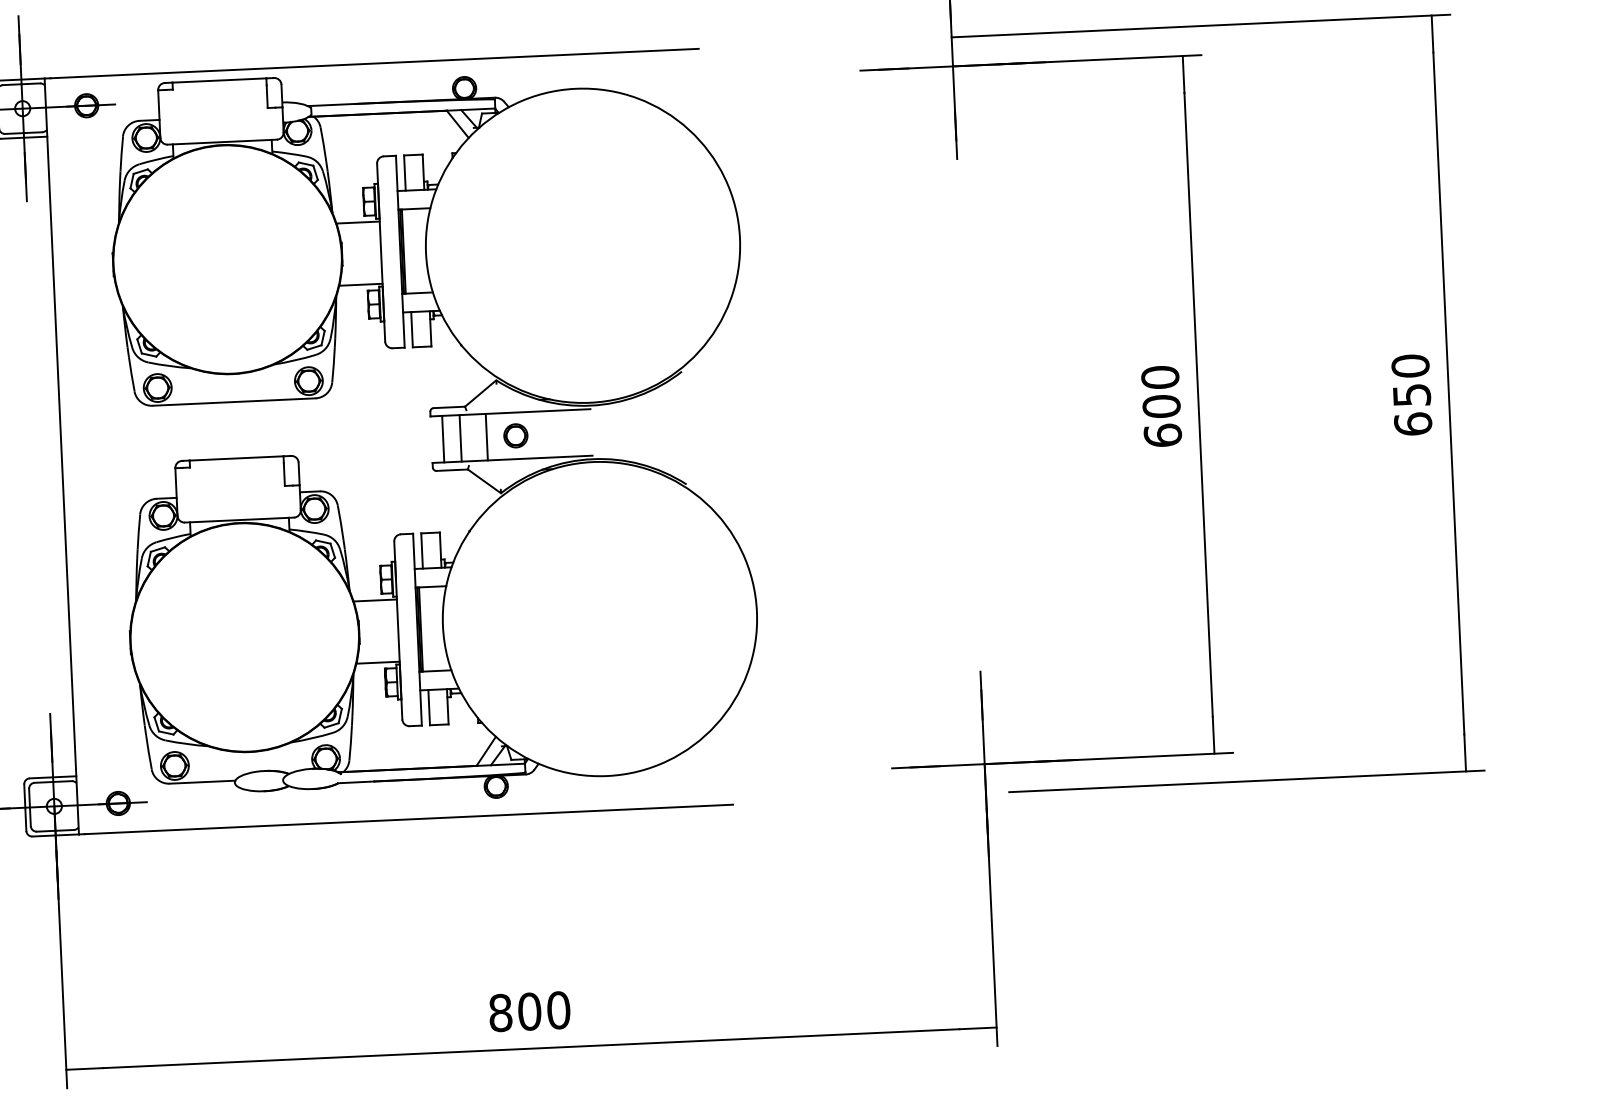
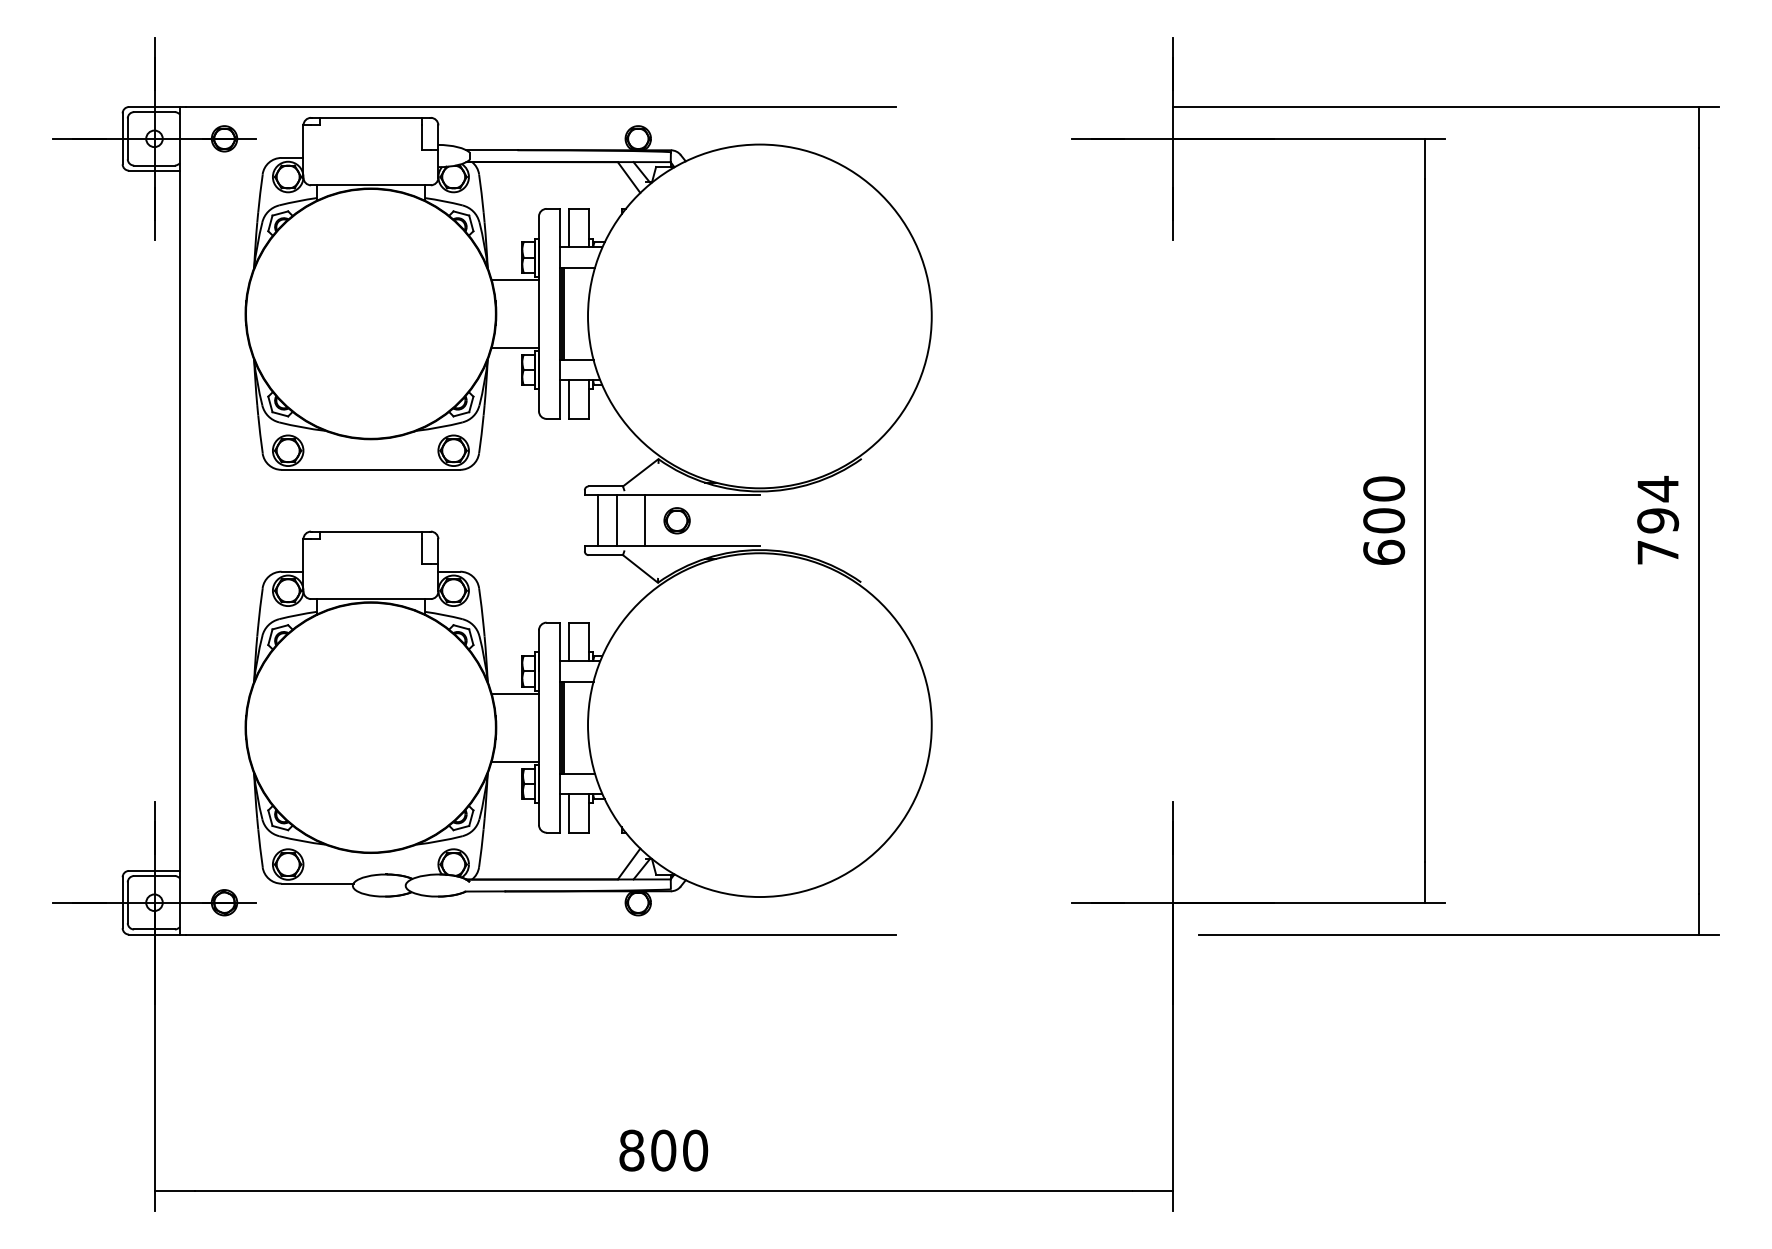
text: (1412, 393) -> (1658, 519), 650 -> 794

